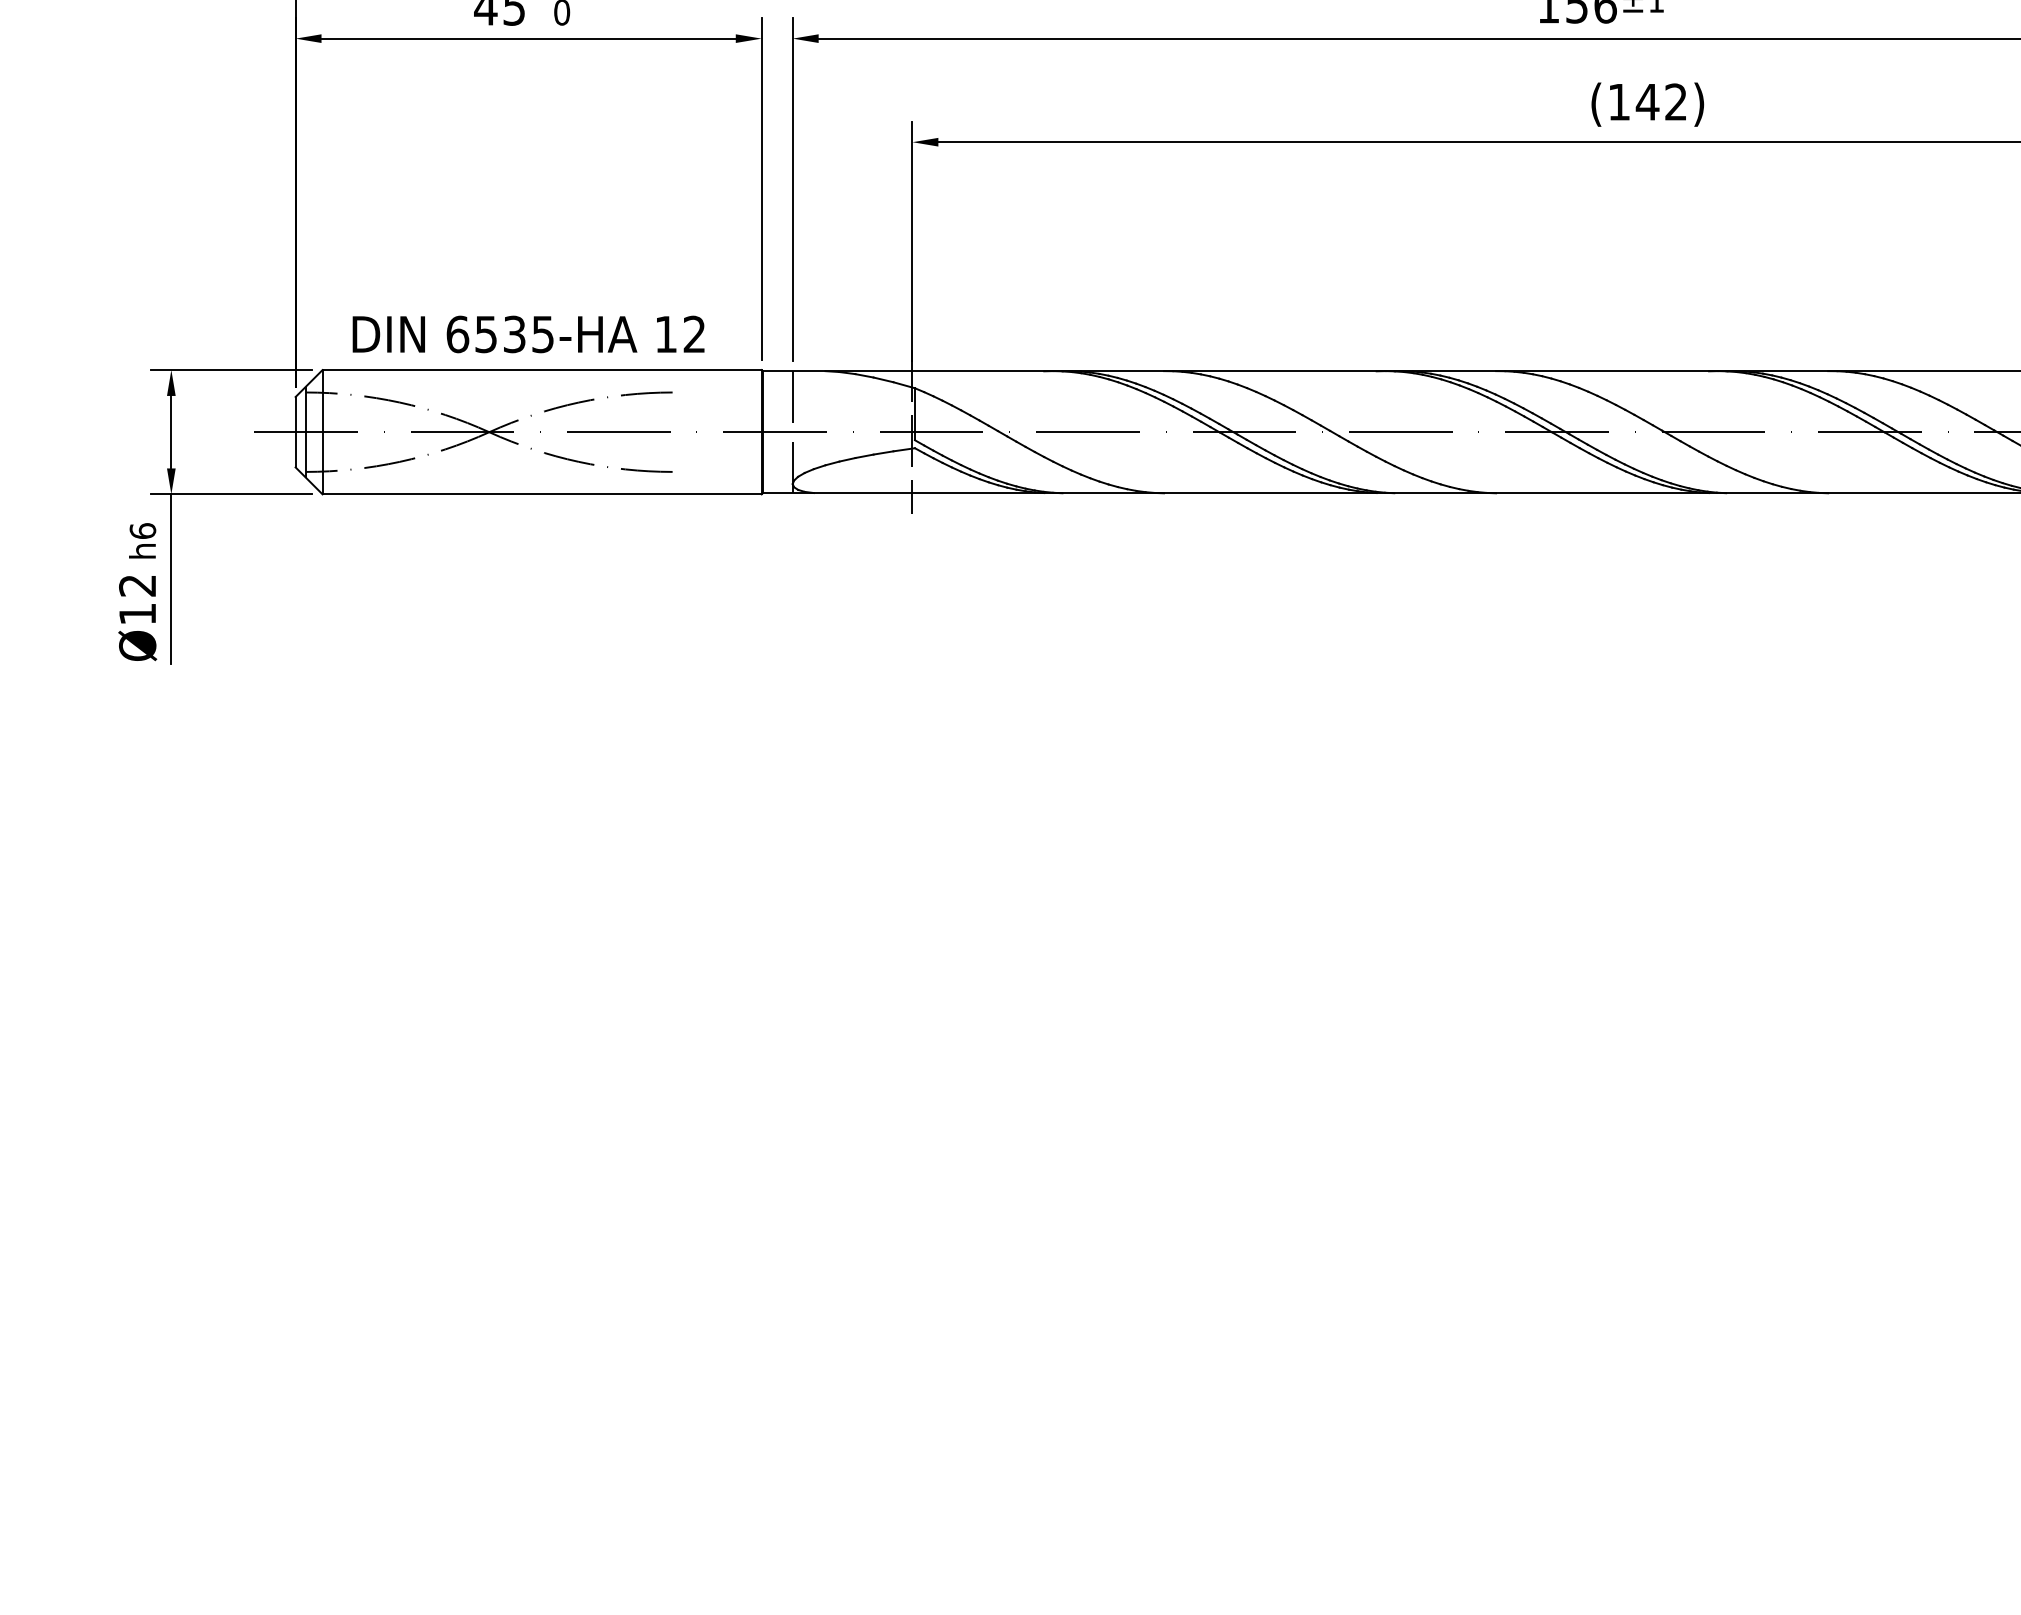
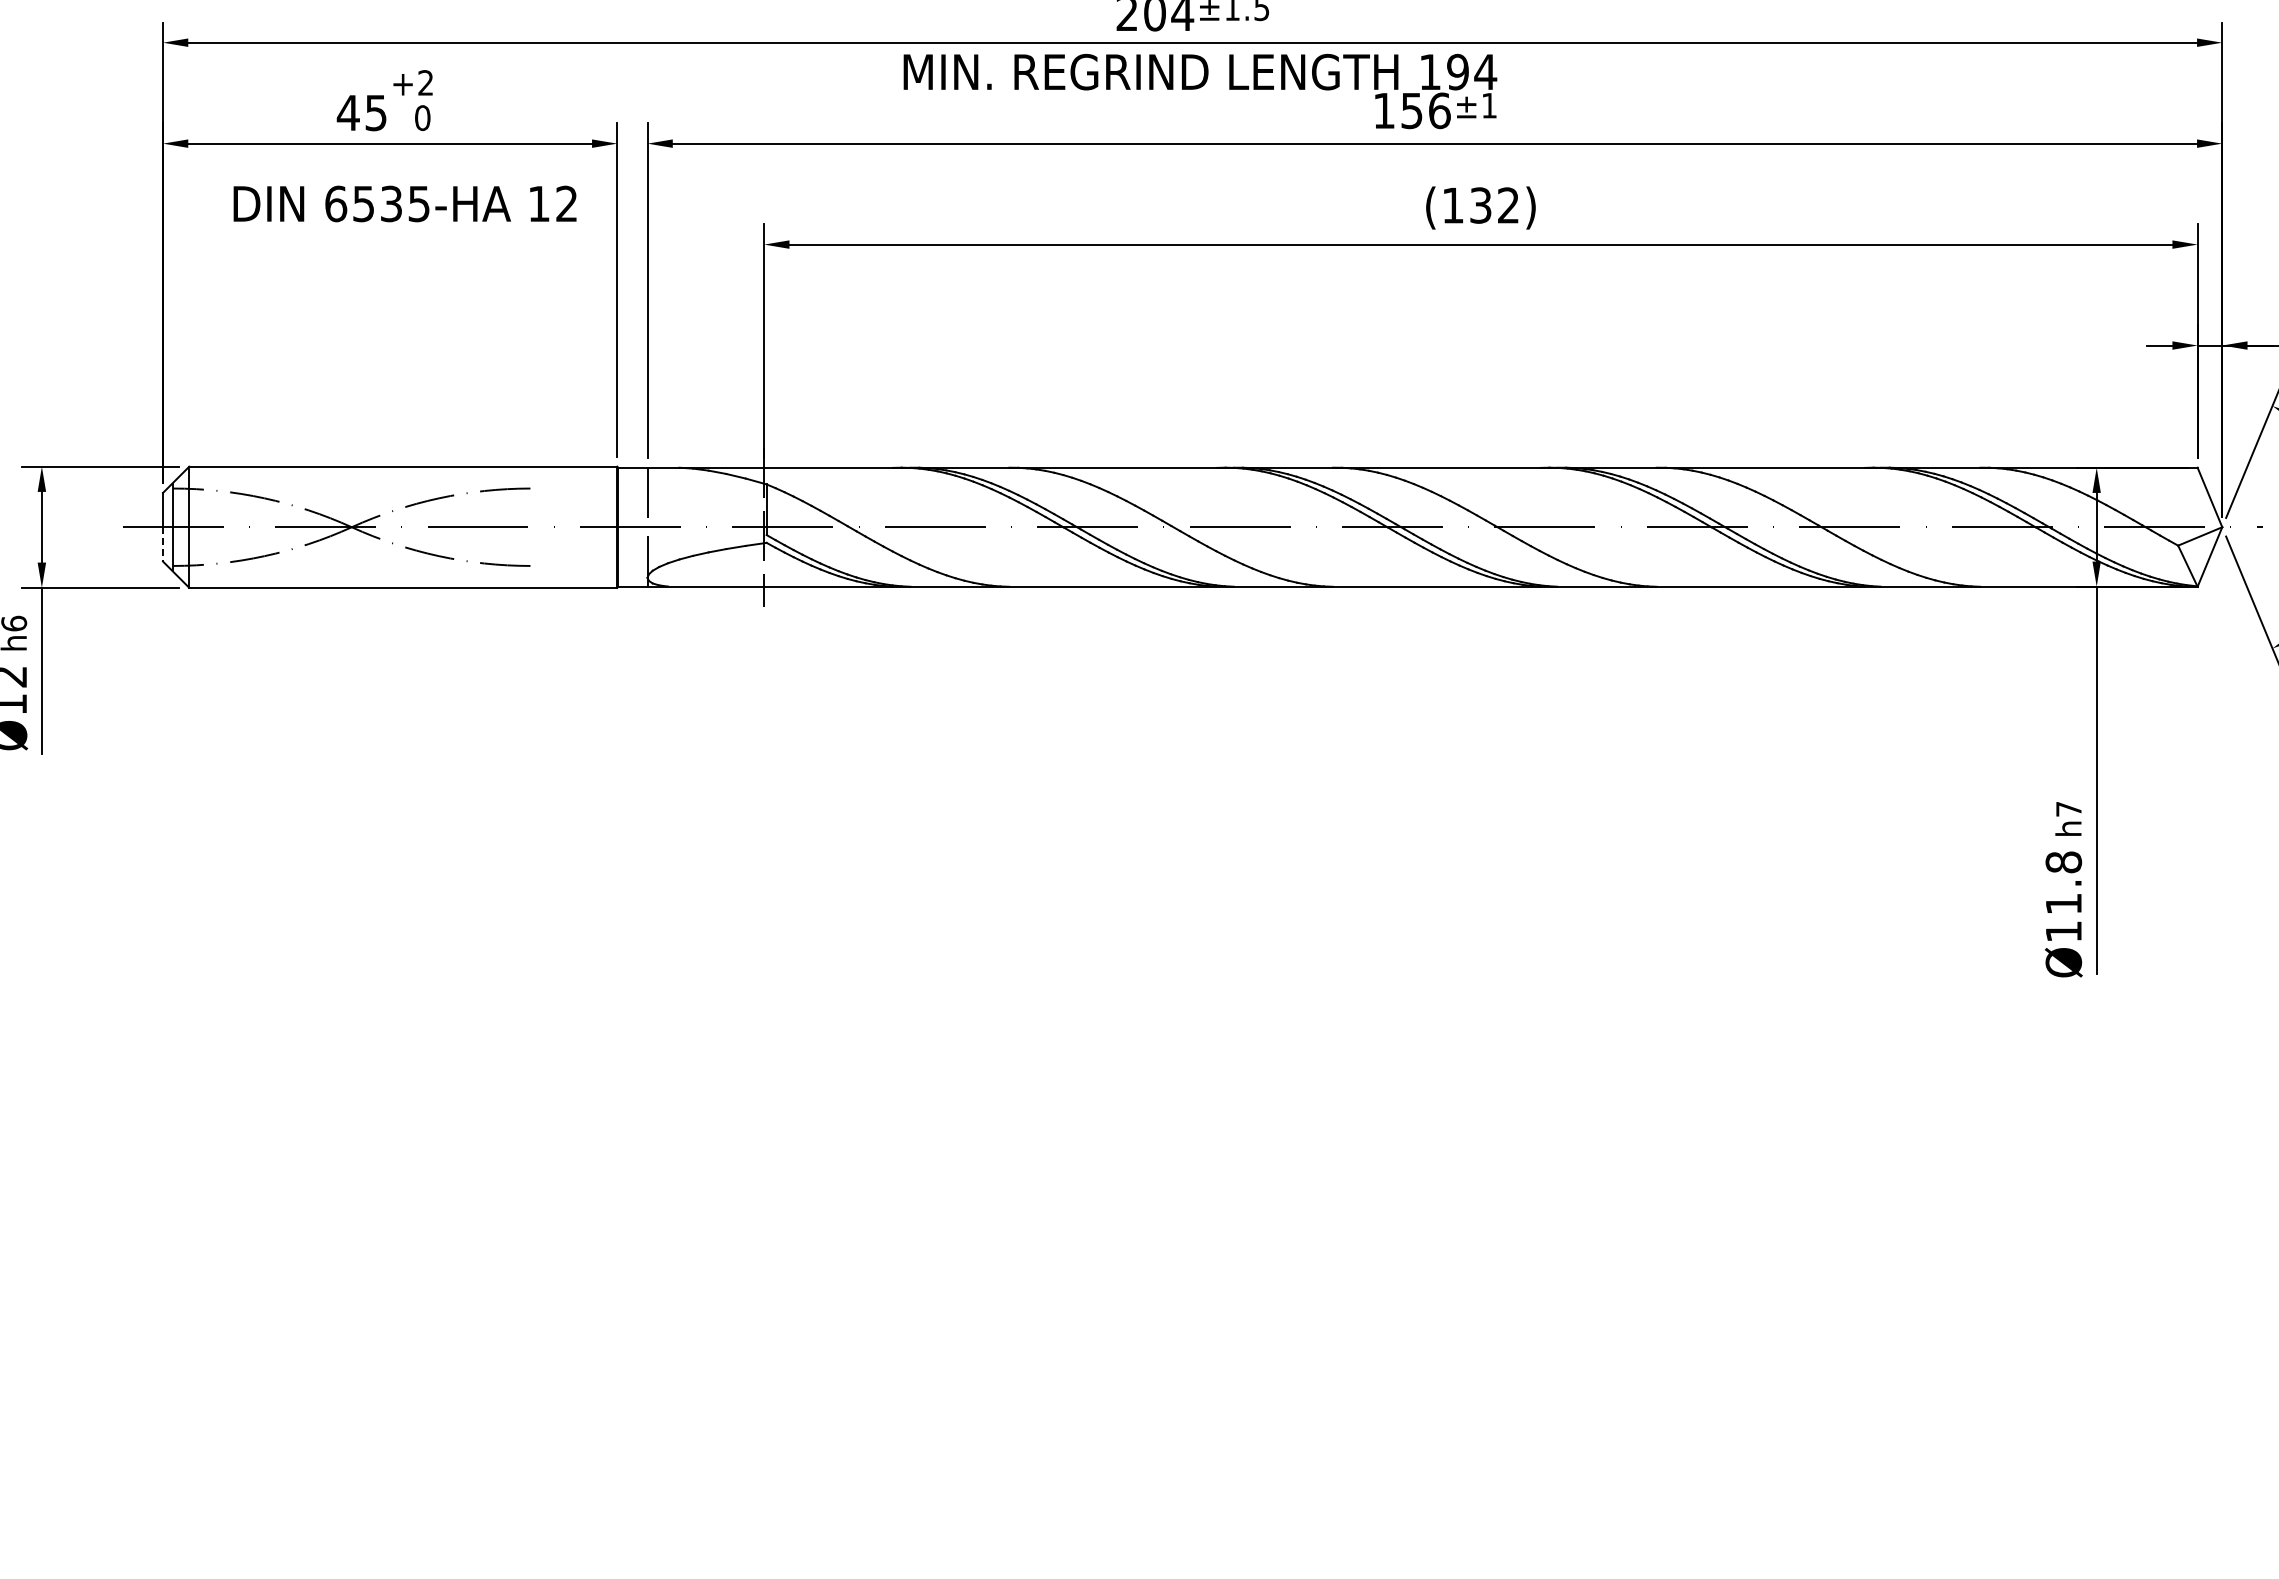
text: (1647, 102) -> (1480, 205), (142) -> (132)
text: (527, 333) -> (404, 203), moved
line: (296, 449) -> (163, 544), solid -> dashed

